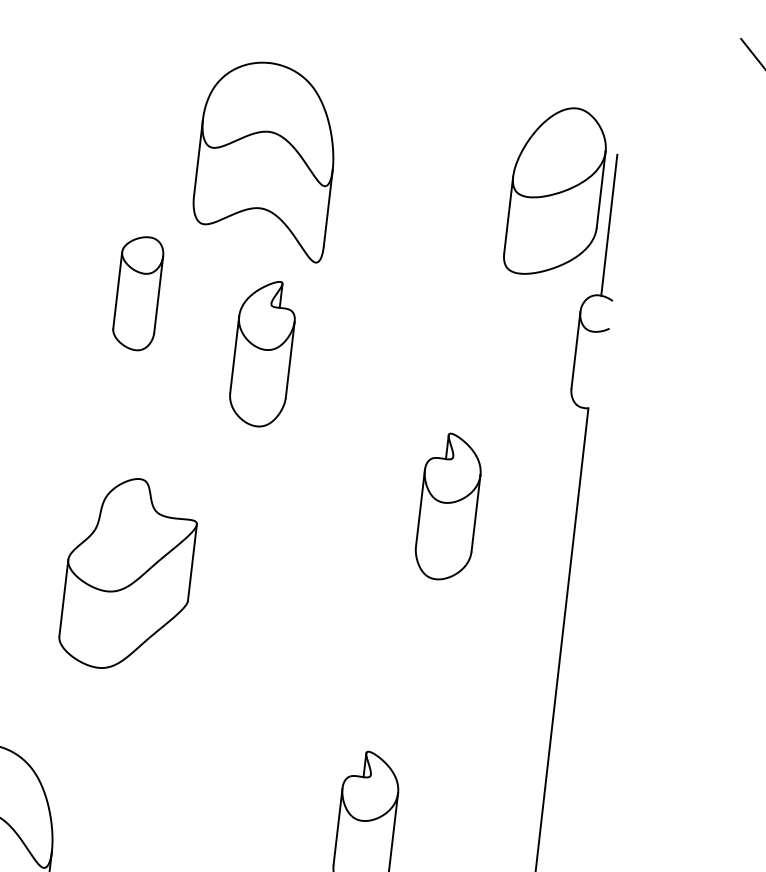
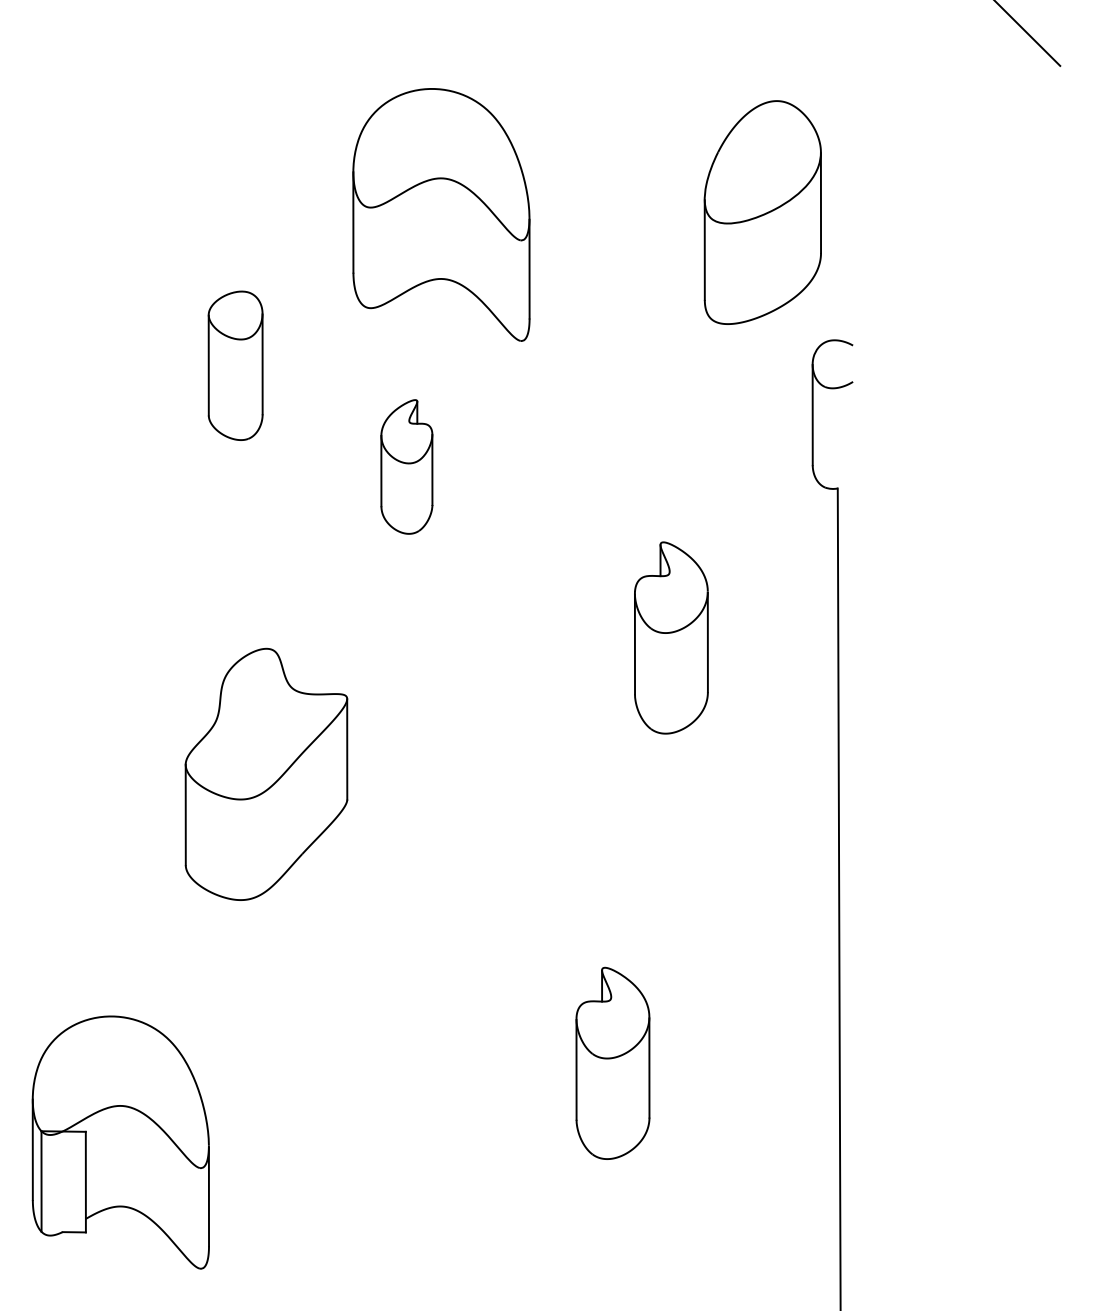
part: (266, 159) -> (441, 214), moved
line: (608, 225) -> (836, 247), removed
part: (138, 292) -> (235, 365), moved
part: (262, 353) -> (406, 466), size x0.7

